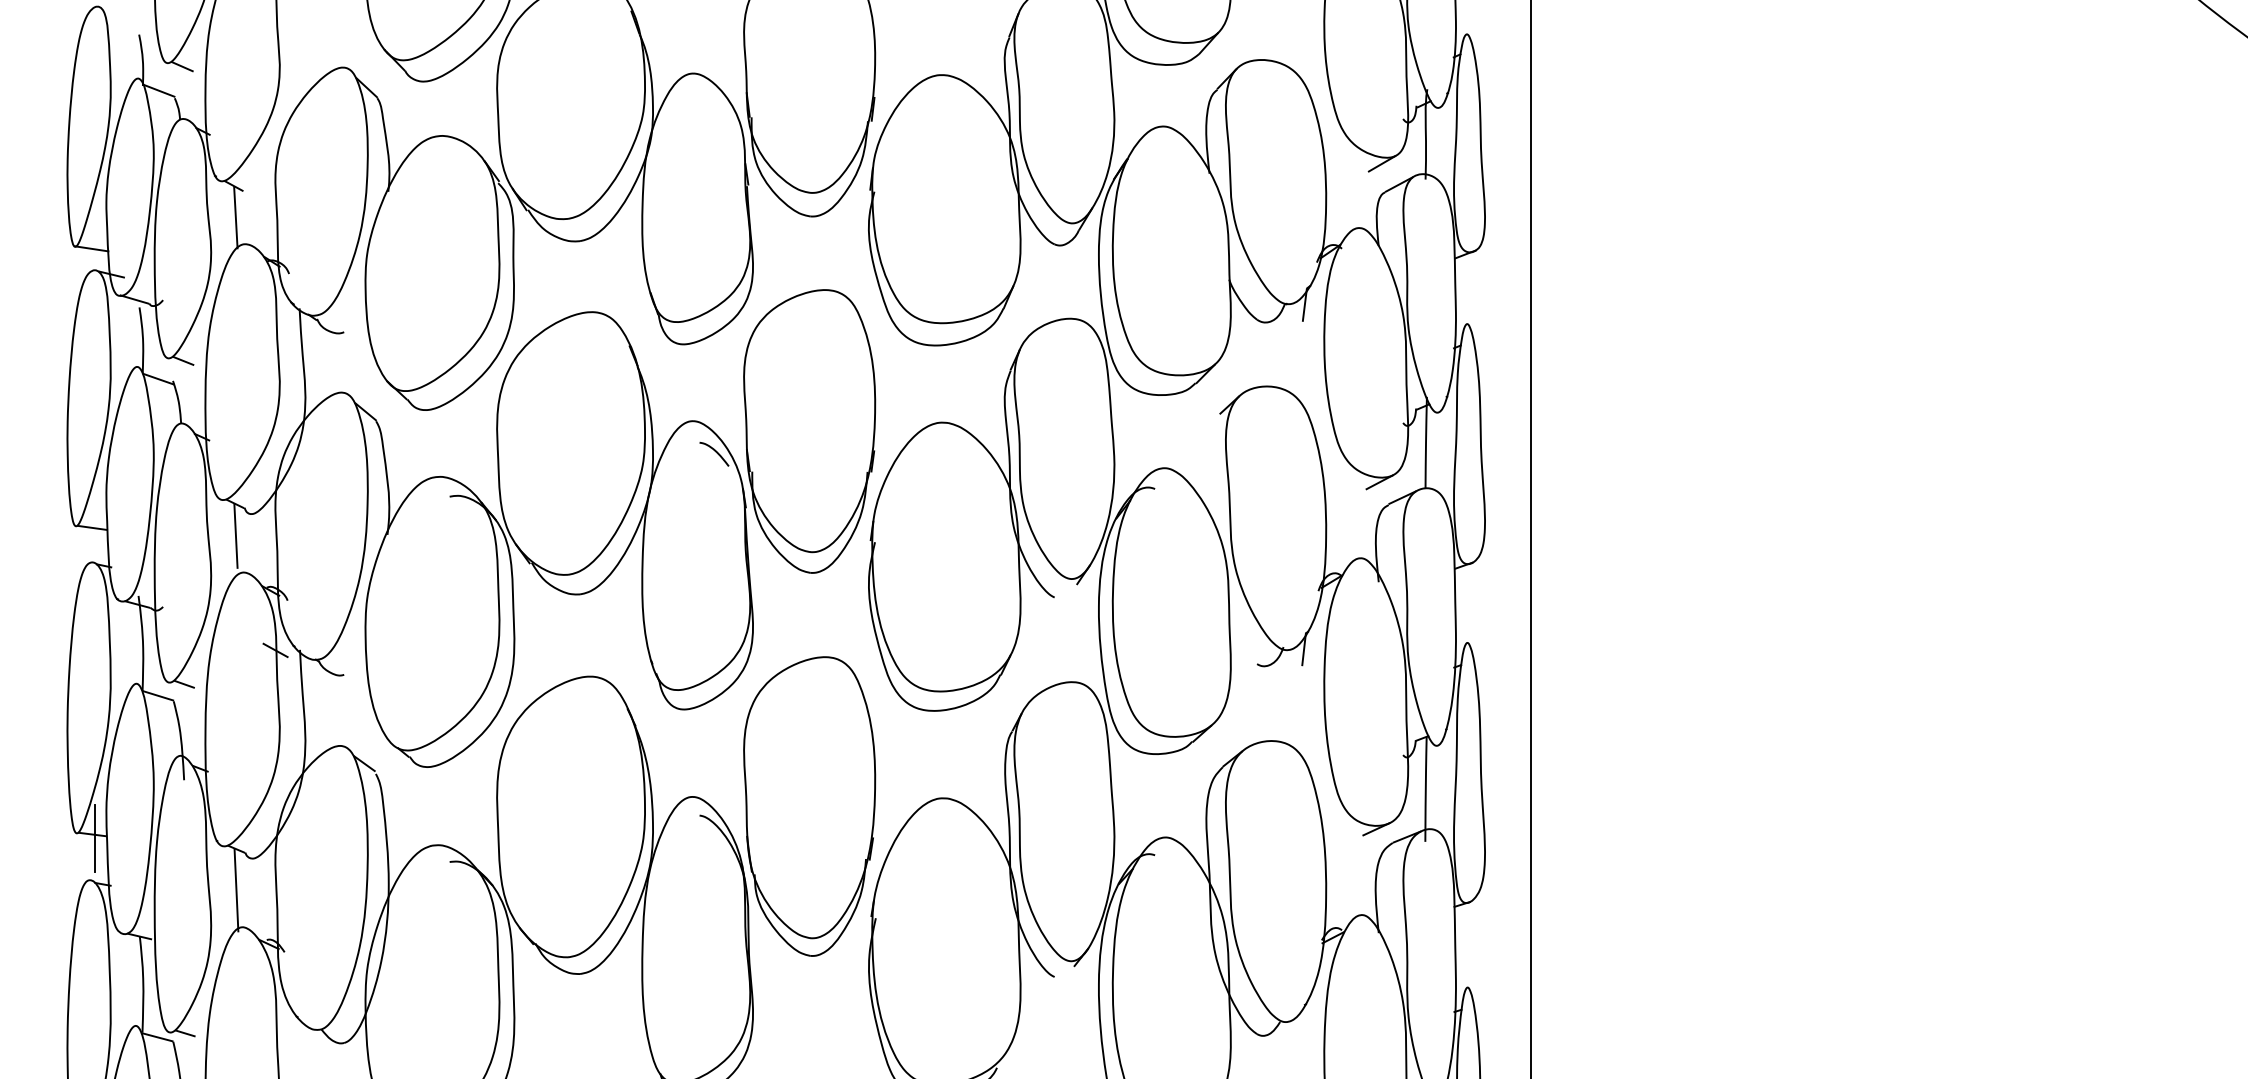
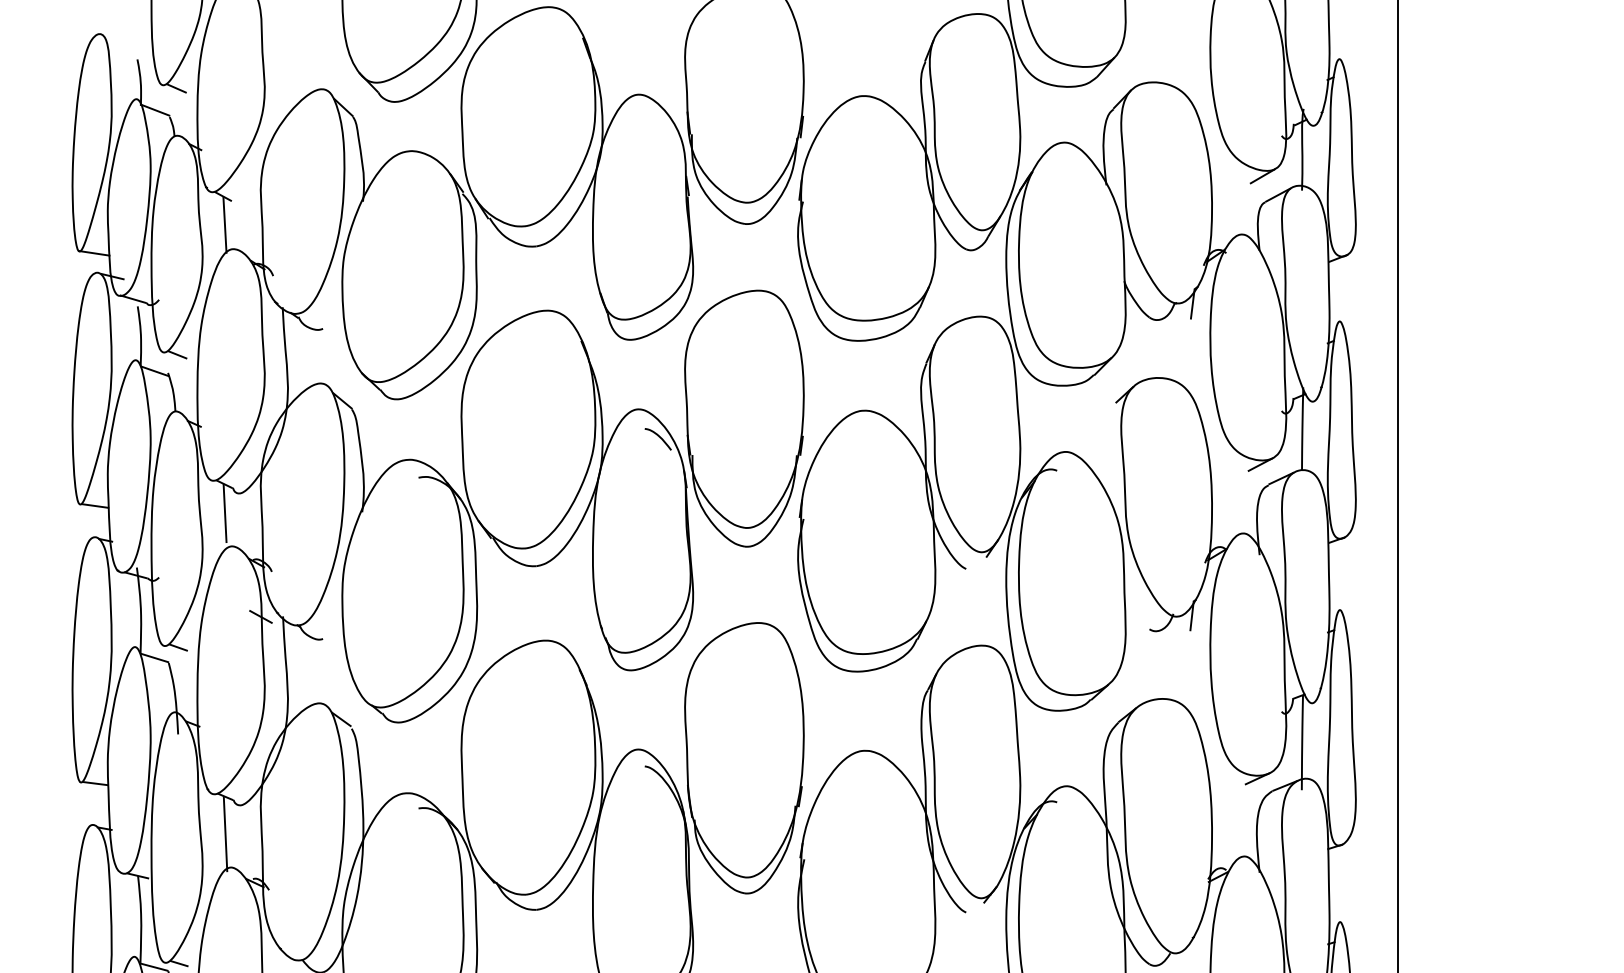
line: (95, 838) -> (97, 787), removed

